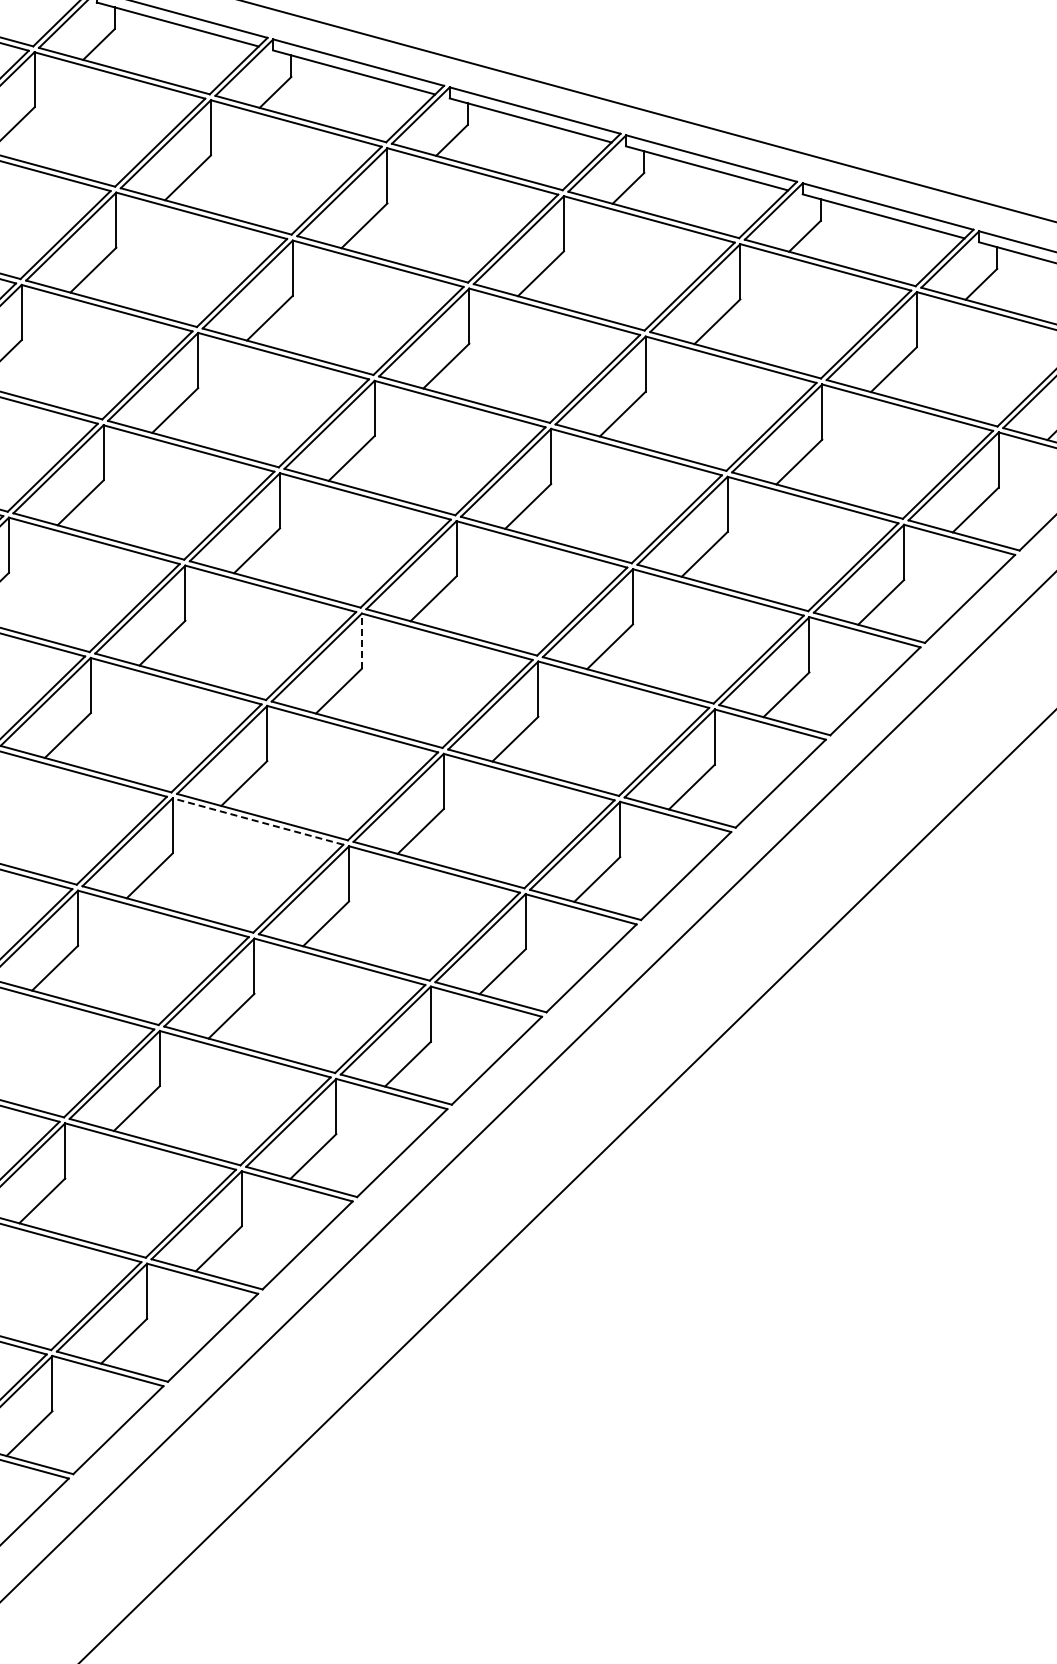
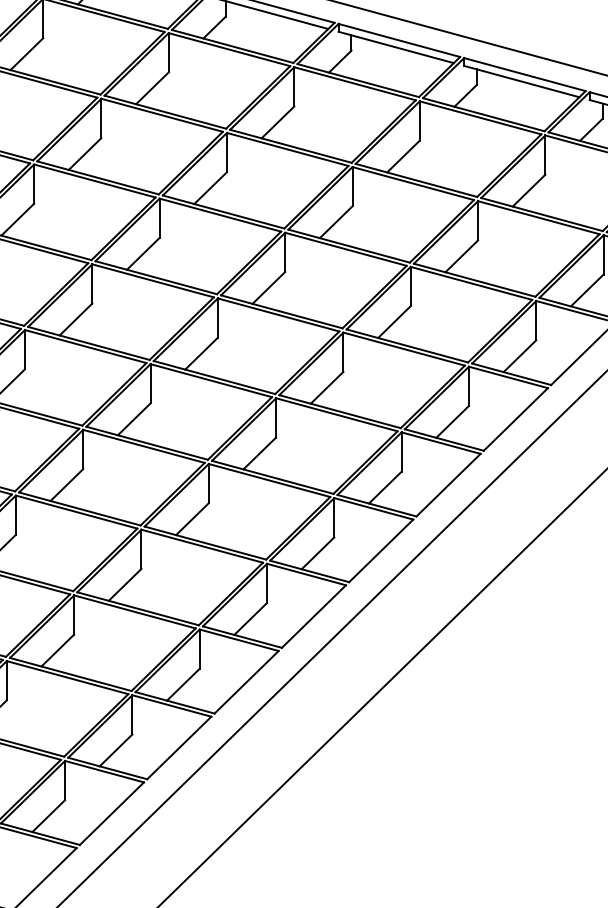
line: (361, 641) -> (150, 384), dashed -> solid
line: (257, 821) -> (76, 512), dashed -> solid

